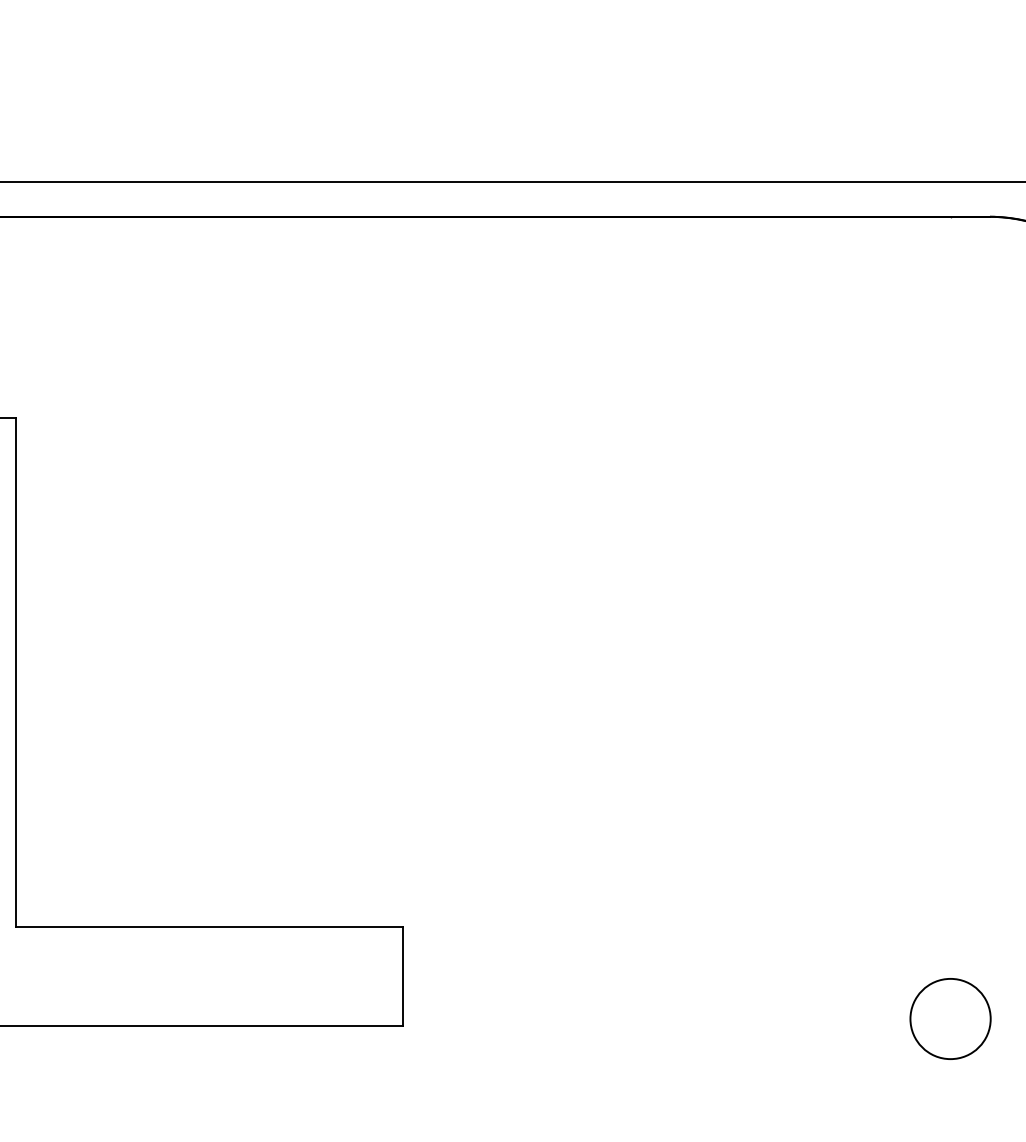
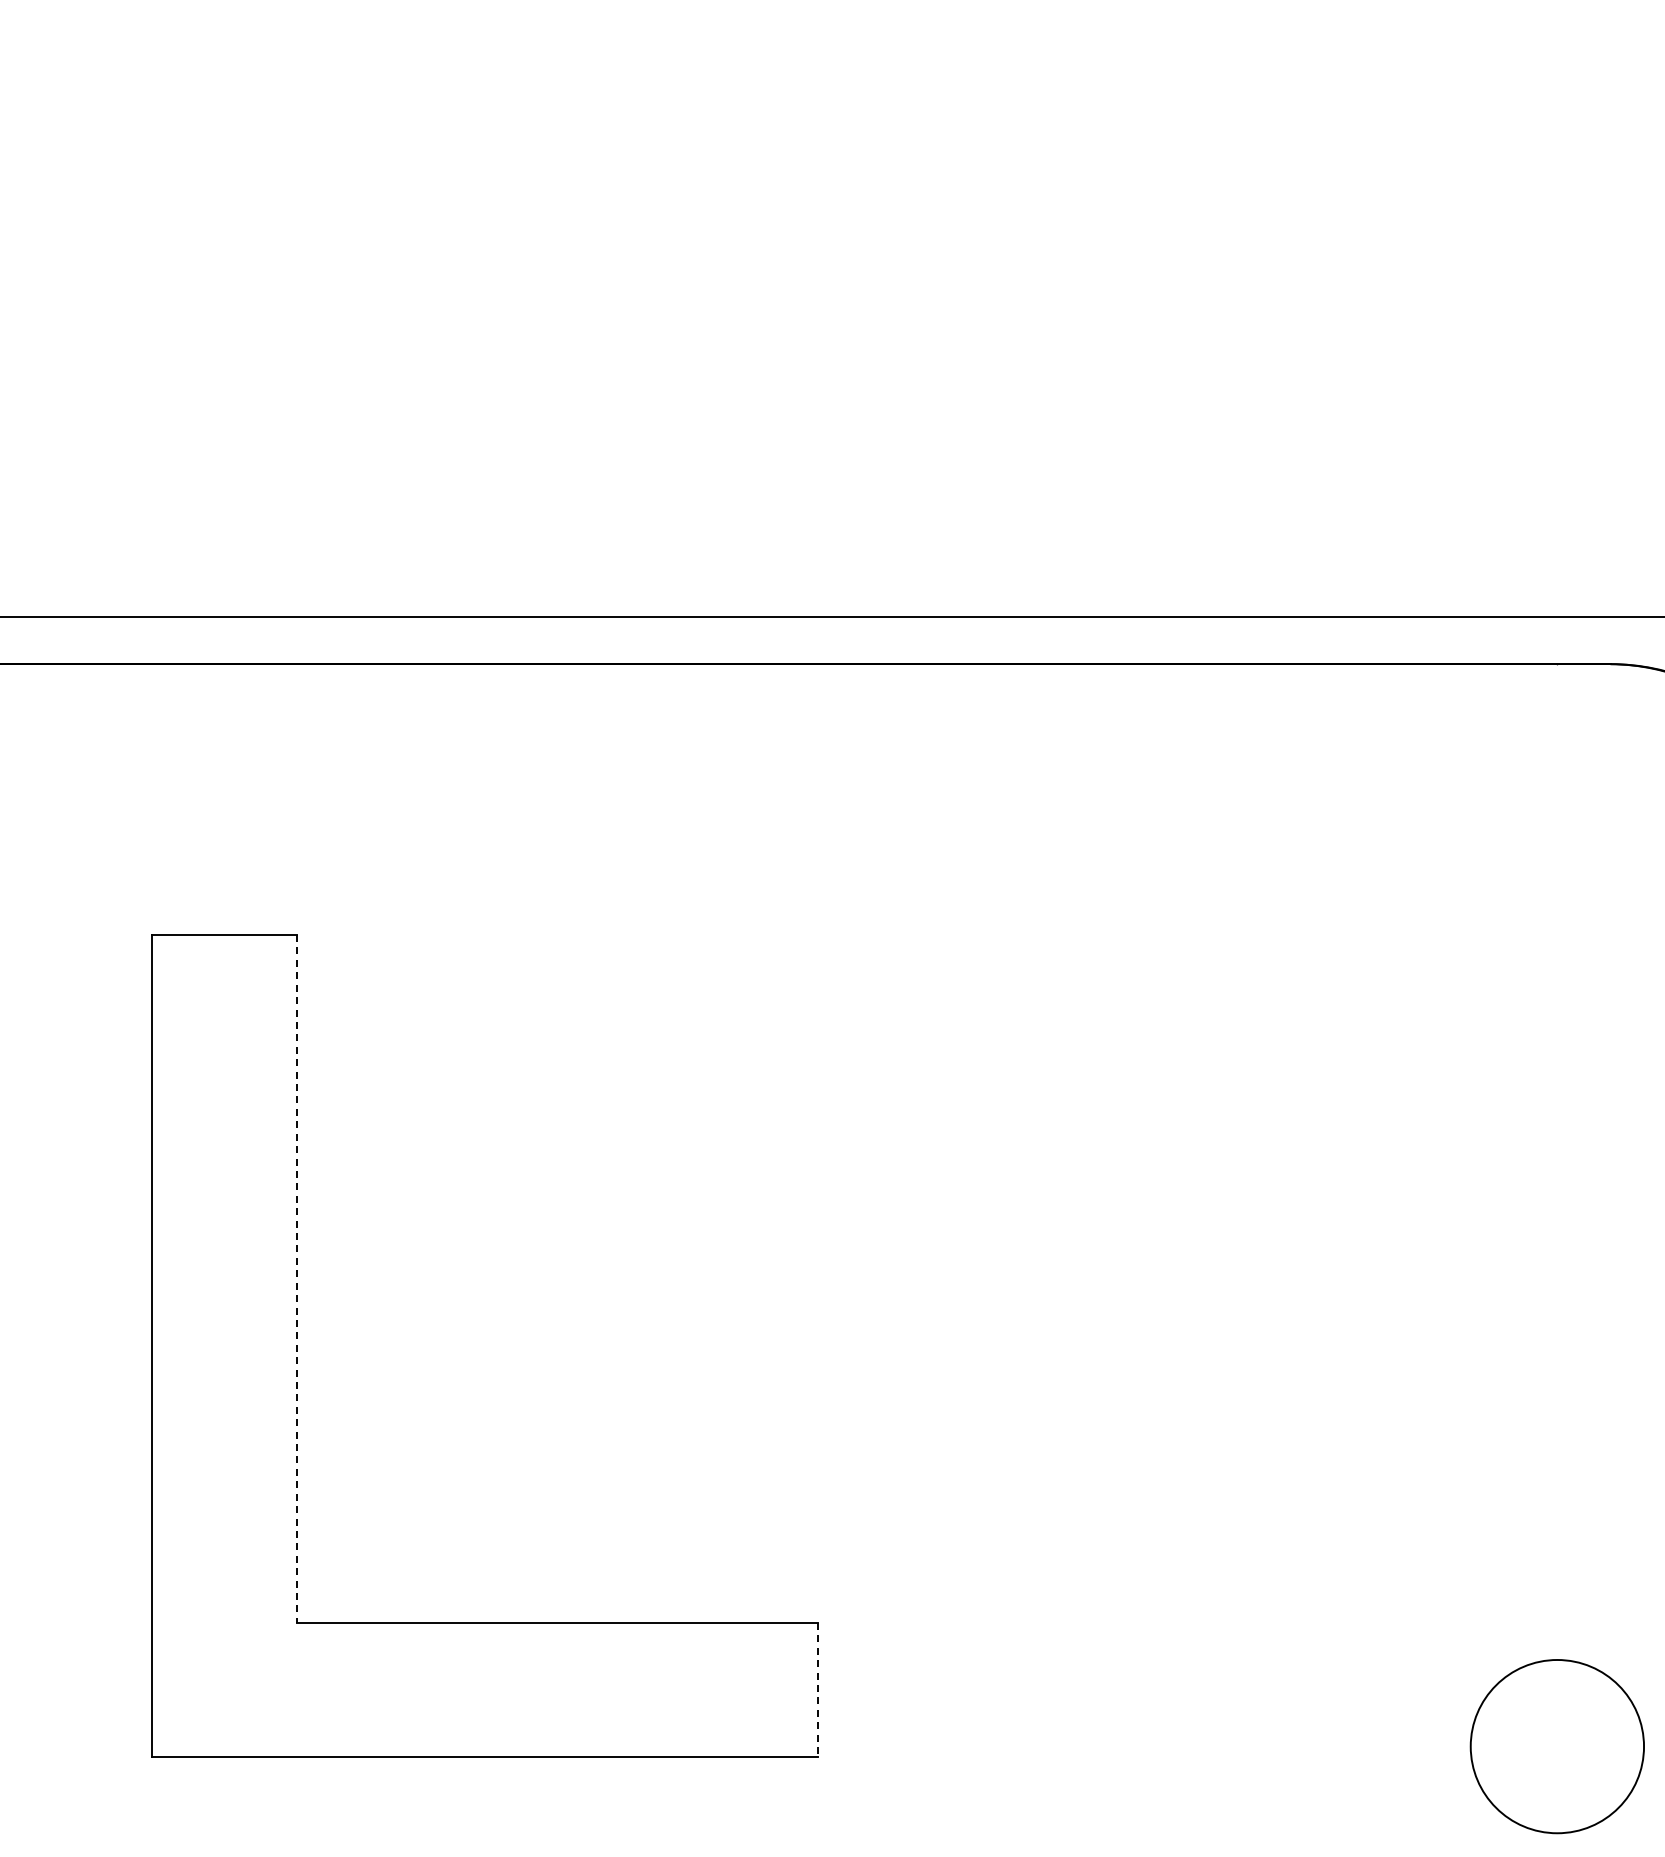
line: (16, 672) -> (296, 1278), solid -> dashed
line: (402, 976) -> (818, 1689), solid -> dashed
circle: (950, 1018) -> (1557, 1746), size x1.6

